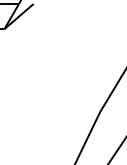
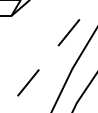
line: (93, 55) -> (68, 32), added
line: (30, 133) -> (28, 82), added

